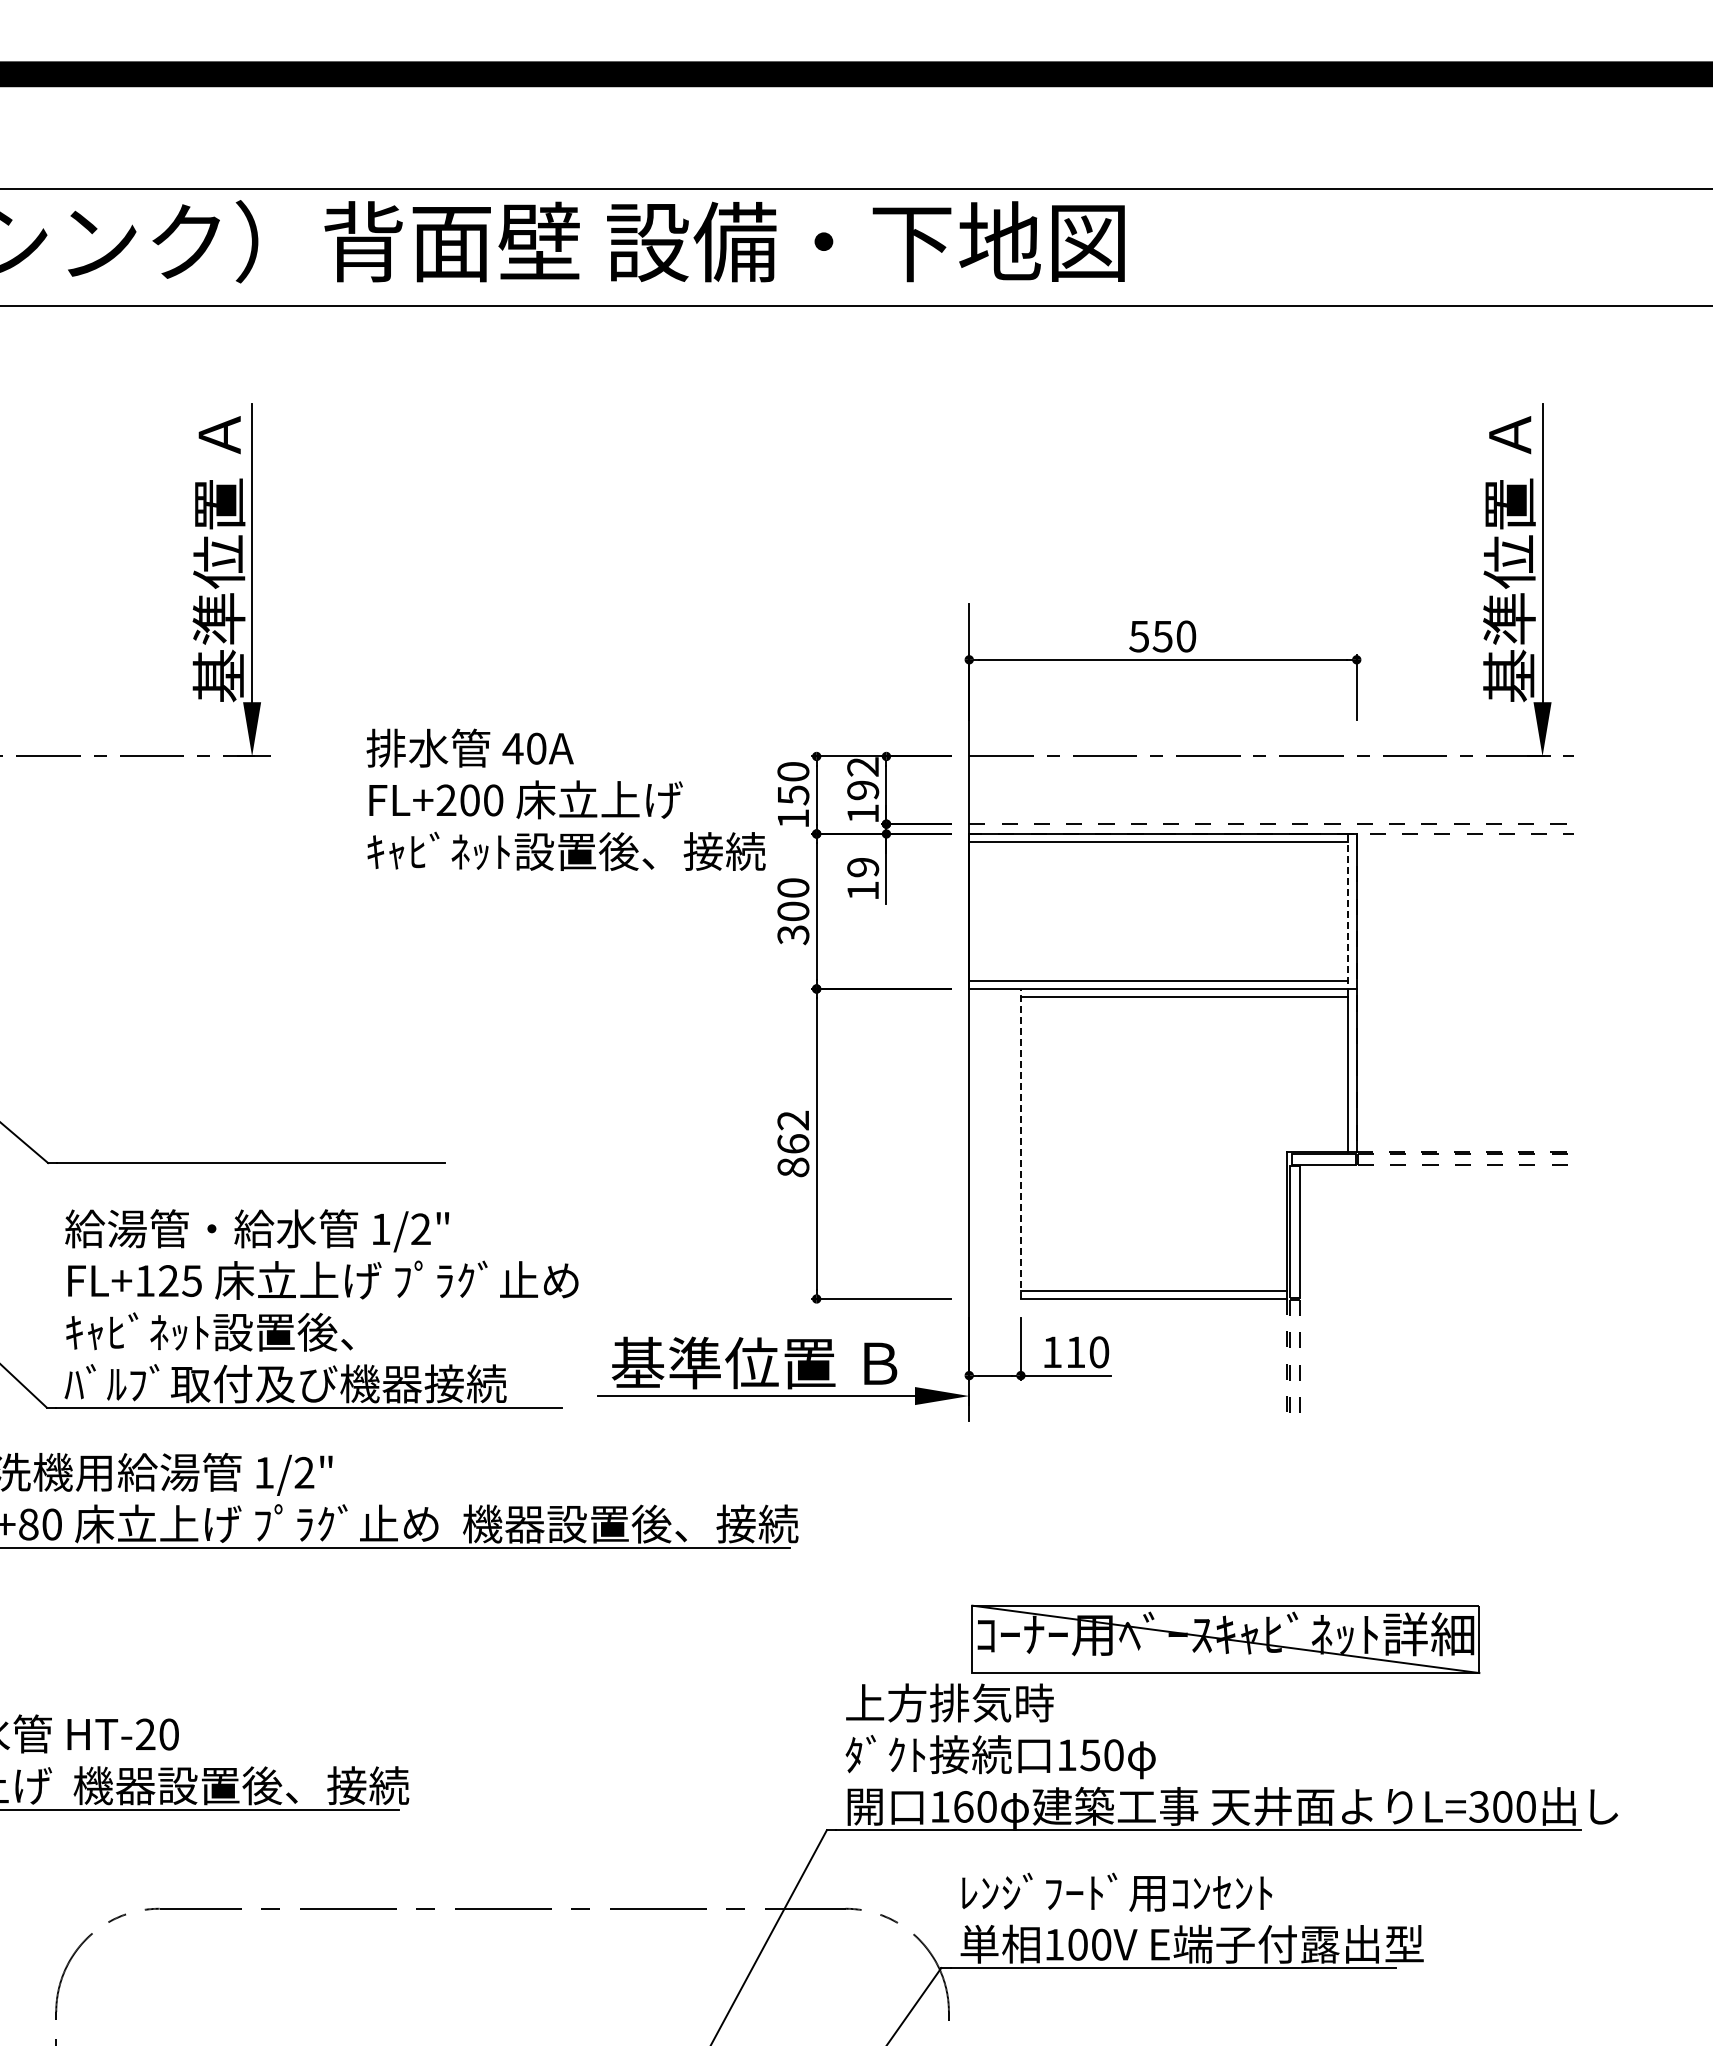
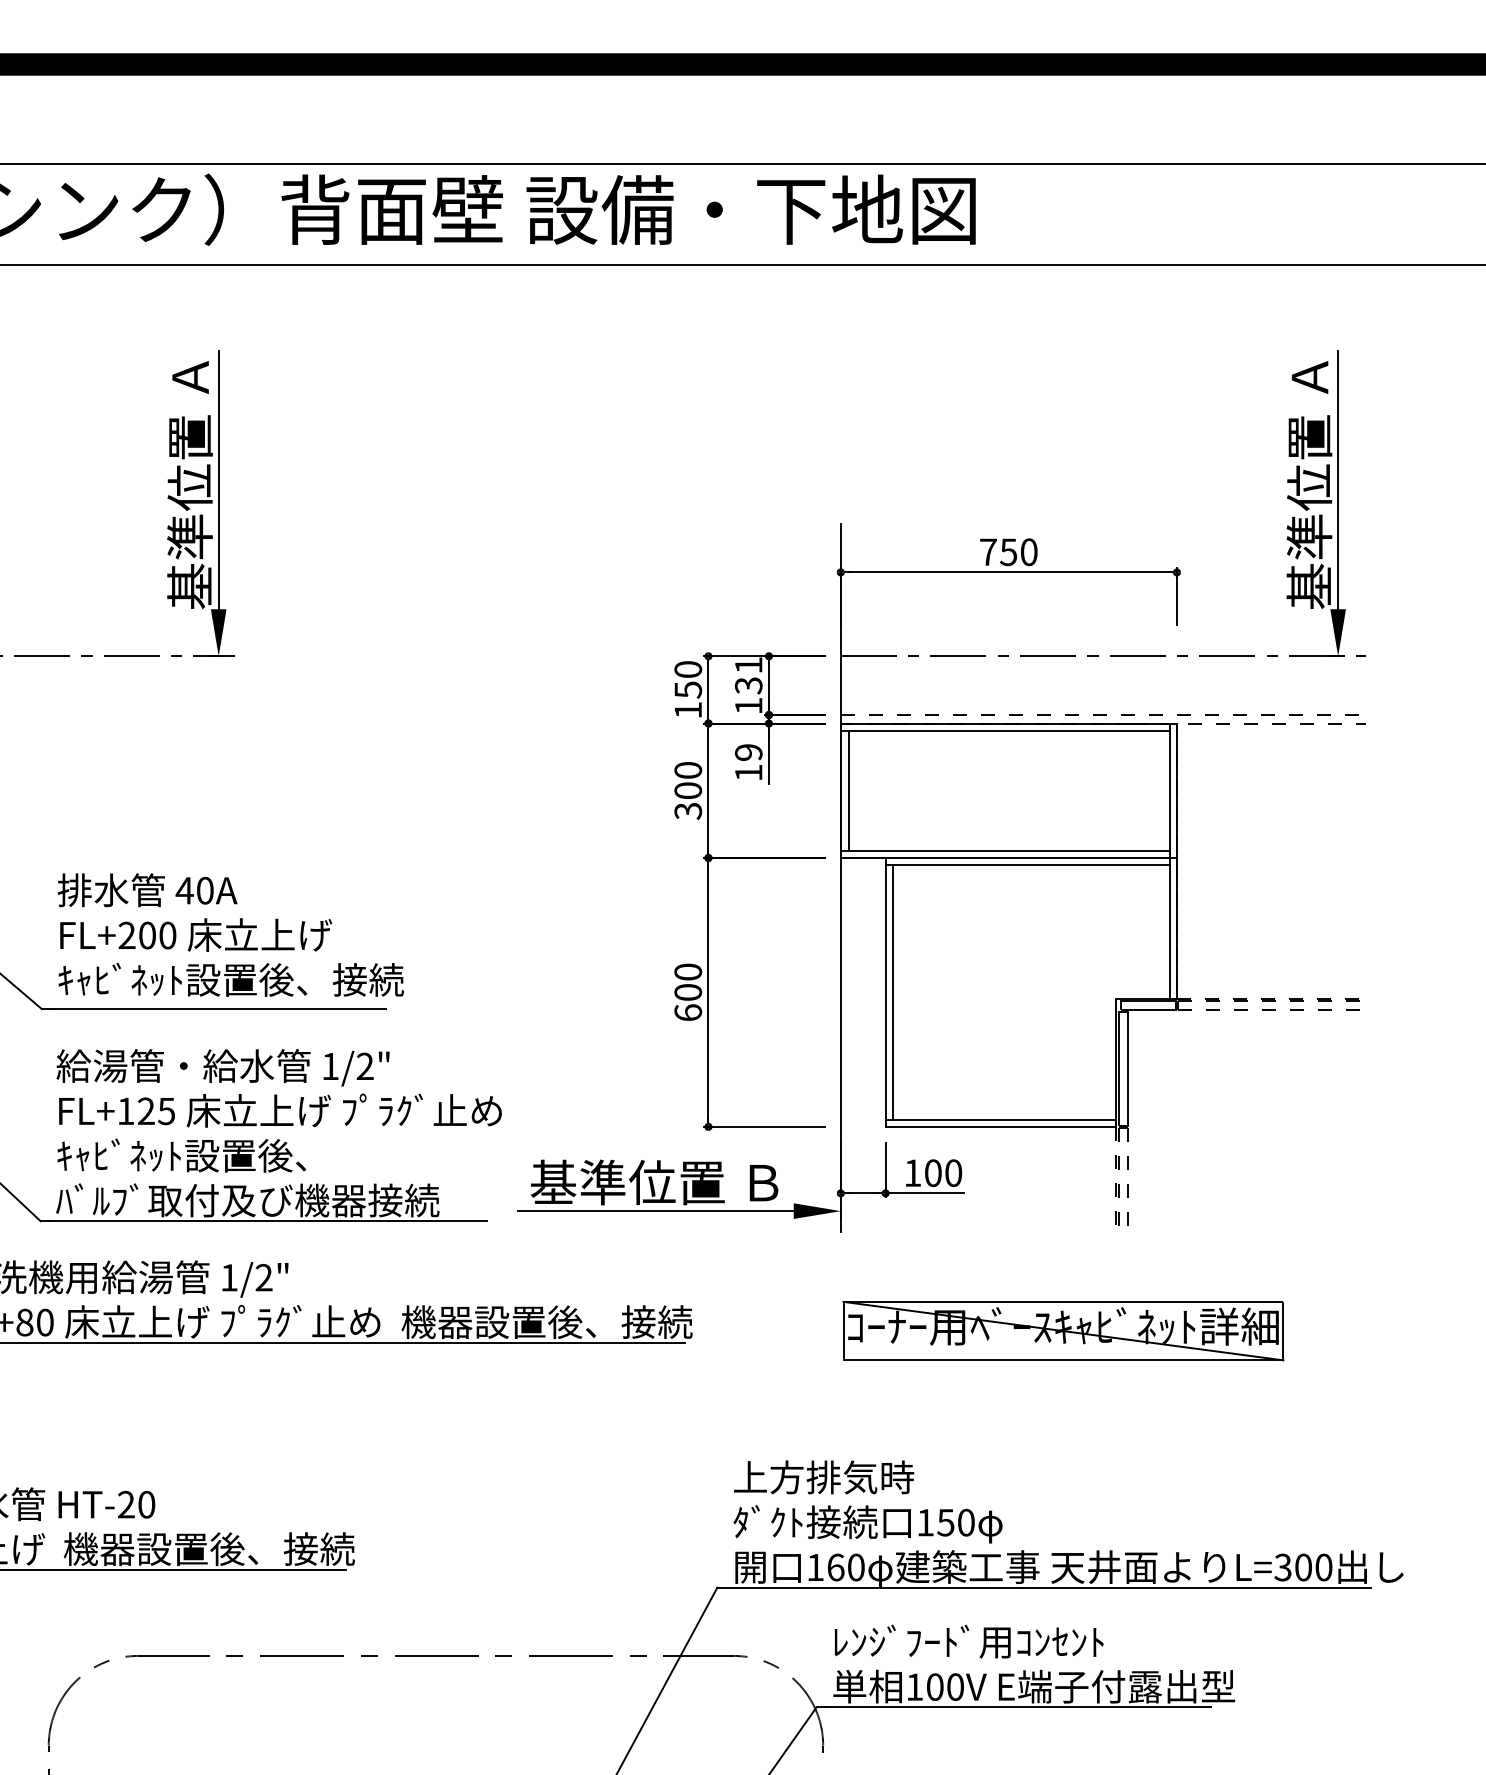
text: (1139, 636) -> (988, 552), 550 -> 750
text: (863, 778) -> (749, 675), 192 -> 131
text: (565, 799) -> (230, 934), moved
line: (978, 911) -> (848, 790), added
line: (1348, 912) -> (1169, 791), dashed -> solid
text: (793, 1143) -> (688, 992), 862 -> 600
line: (1029, 1143) -> (893, 992), added
line: (1020, 1144) -> (885, 992), dashed -> solid
text: (1075, 1352) -> (932, 1173), 110 -> 100
part: (1225, 1638) -> (1063, 1330), moved

